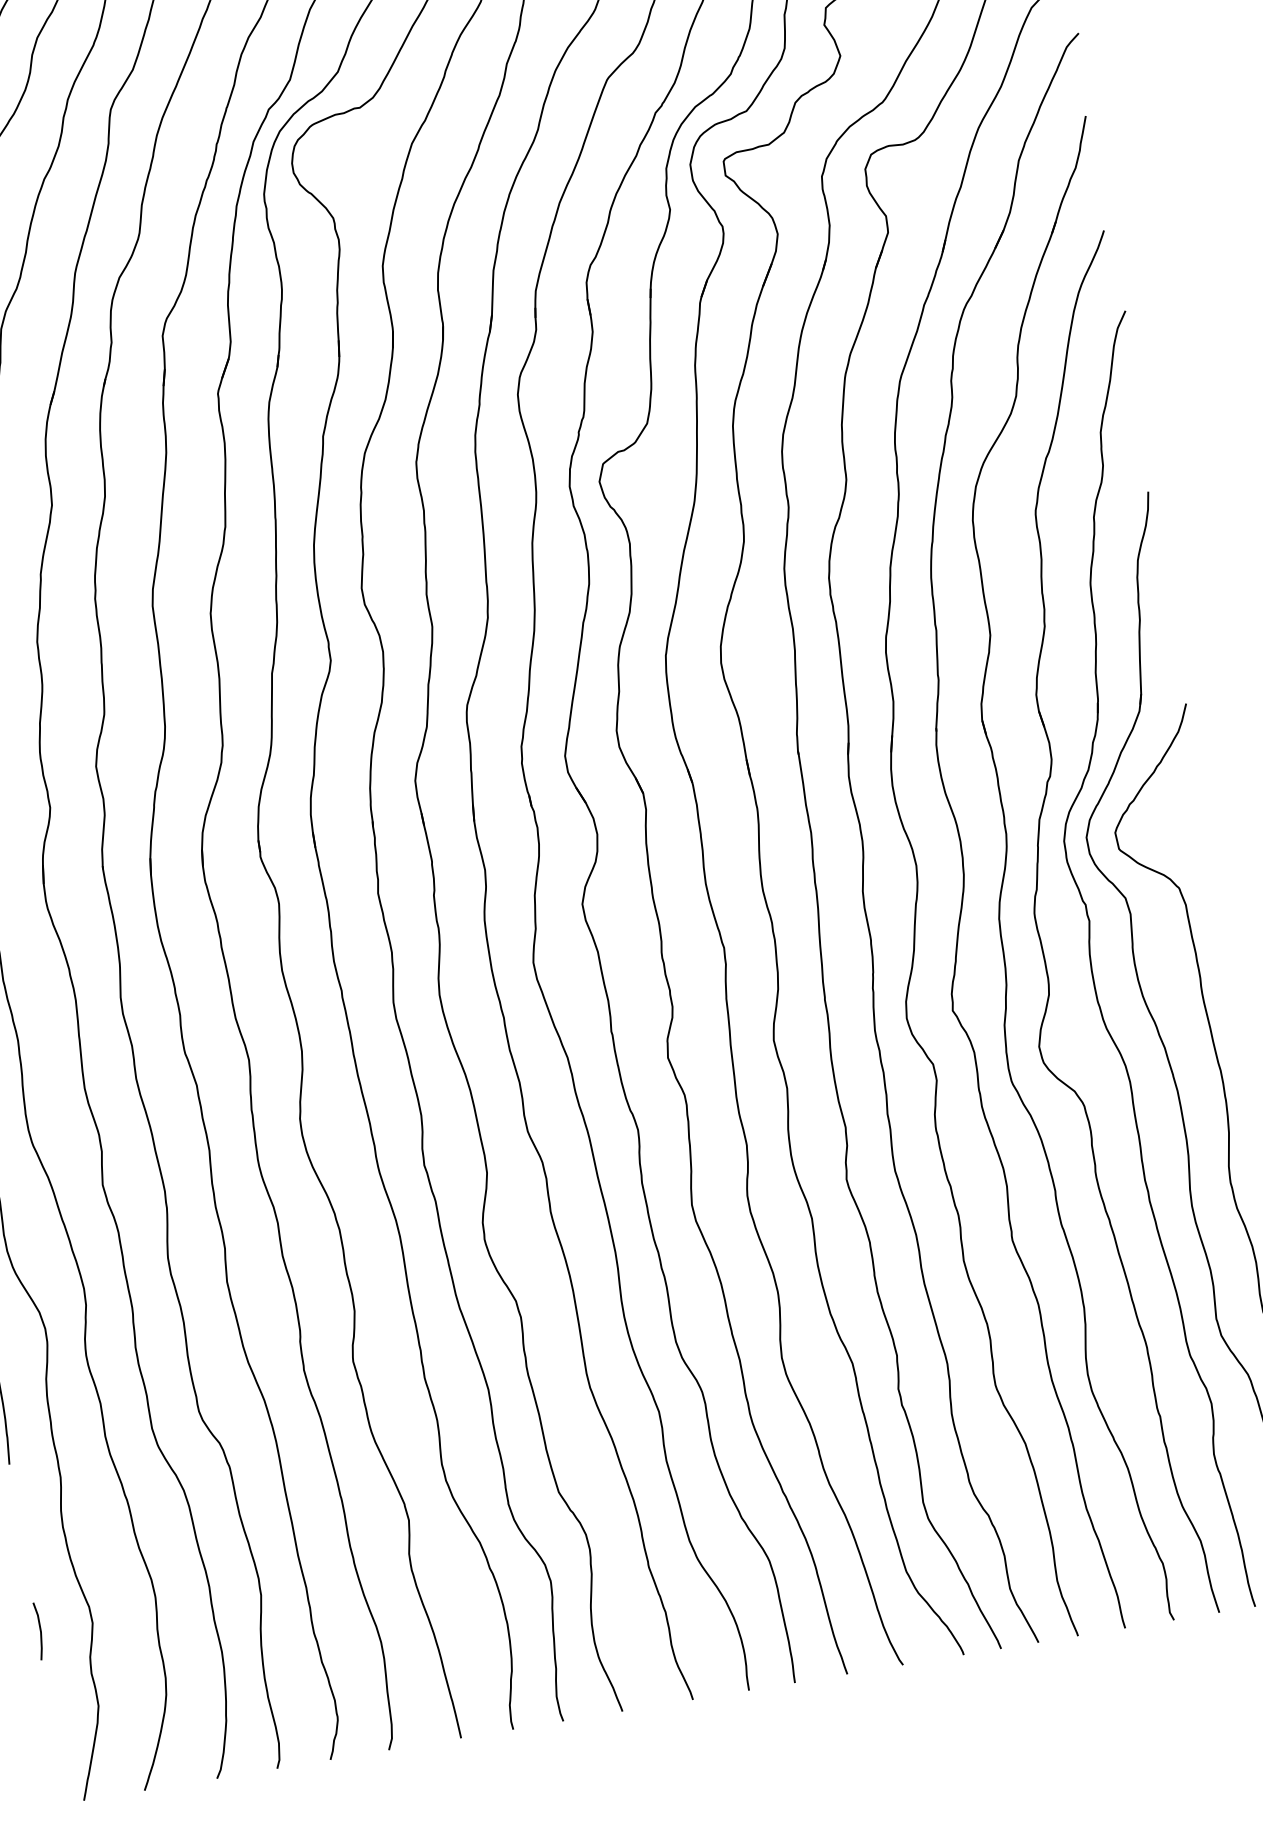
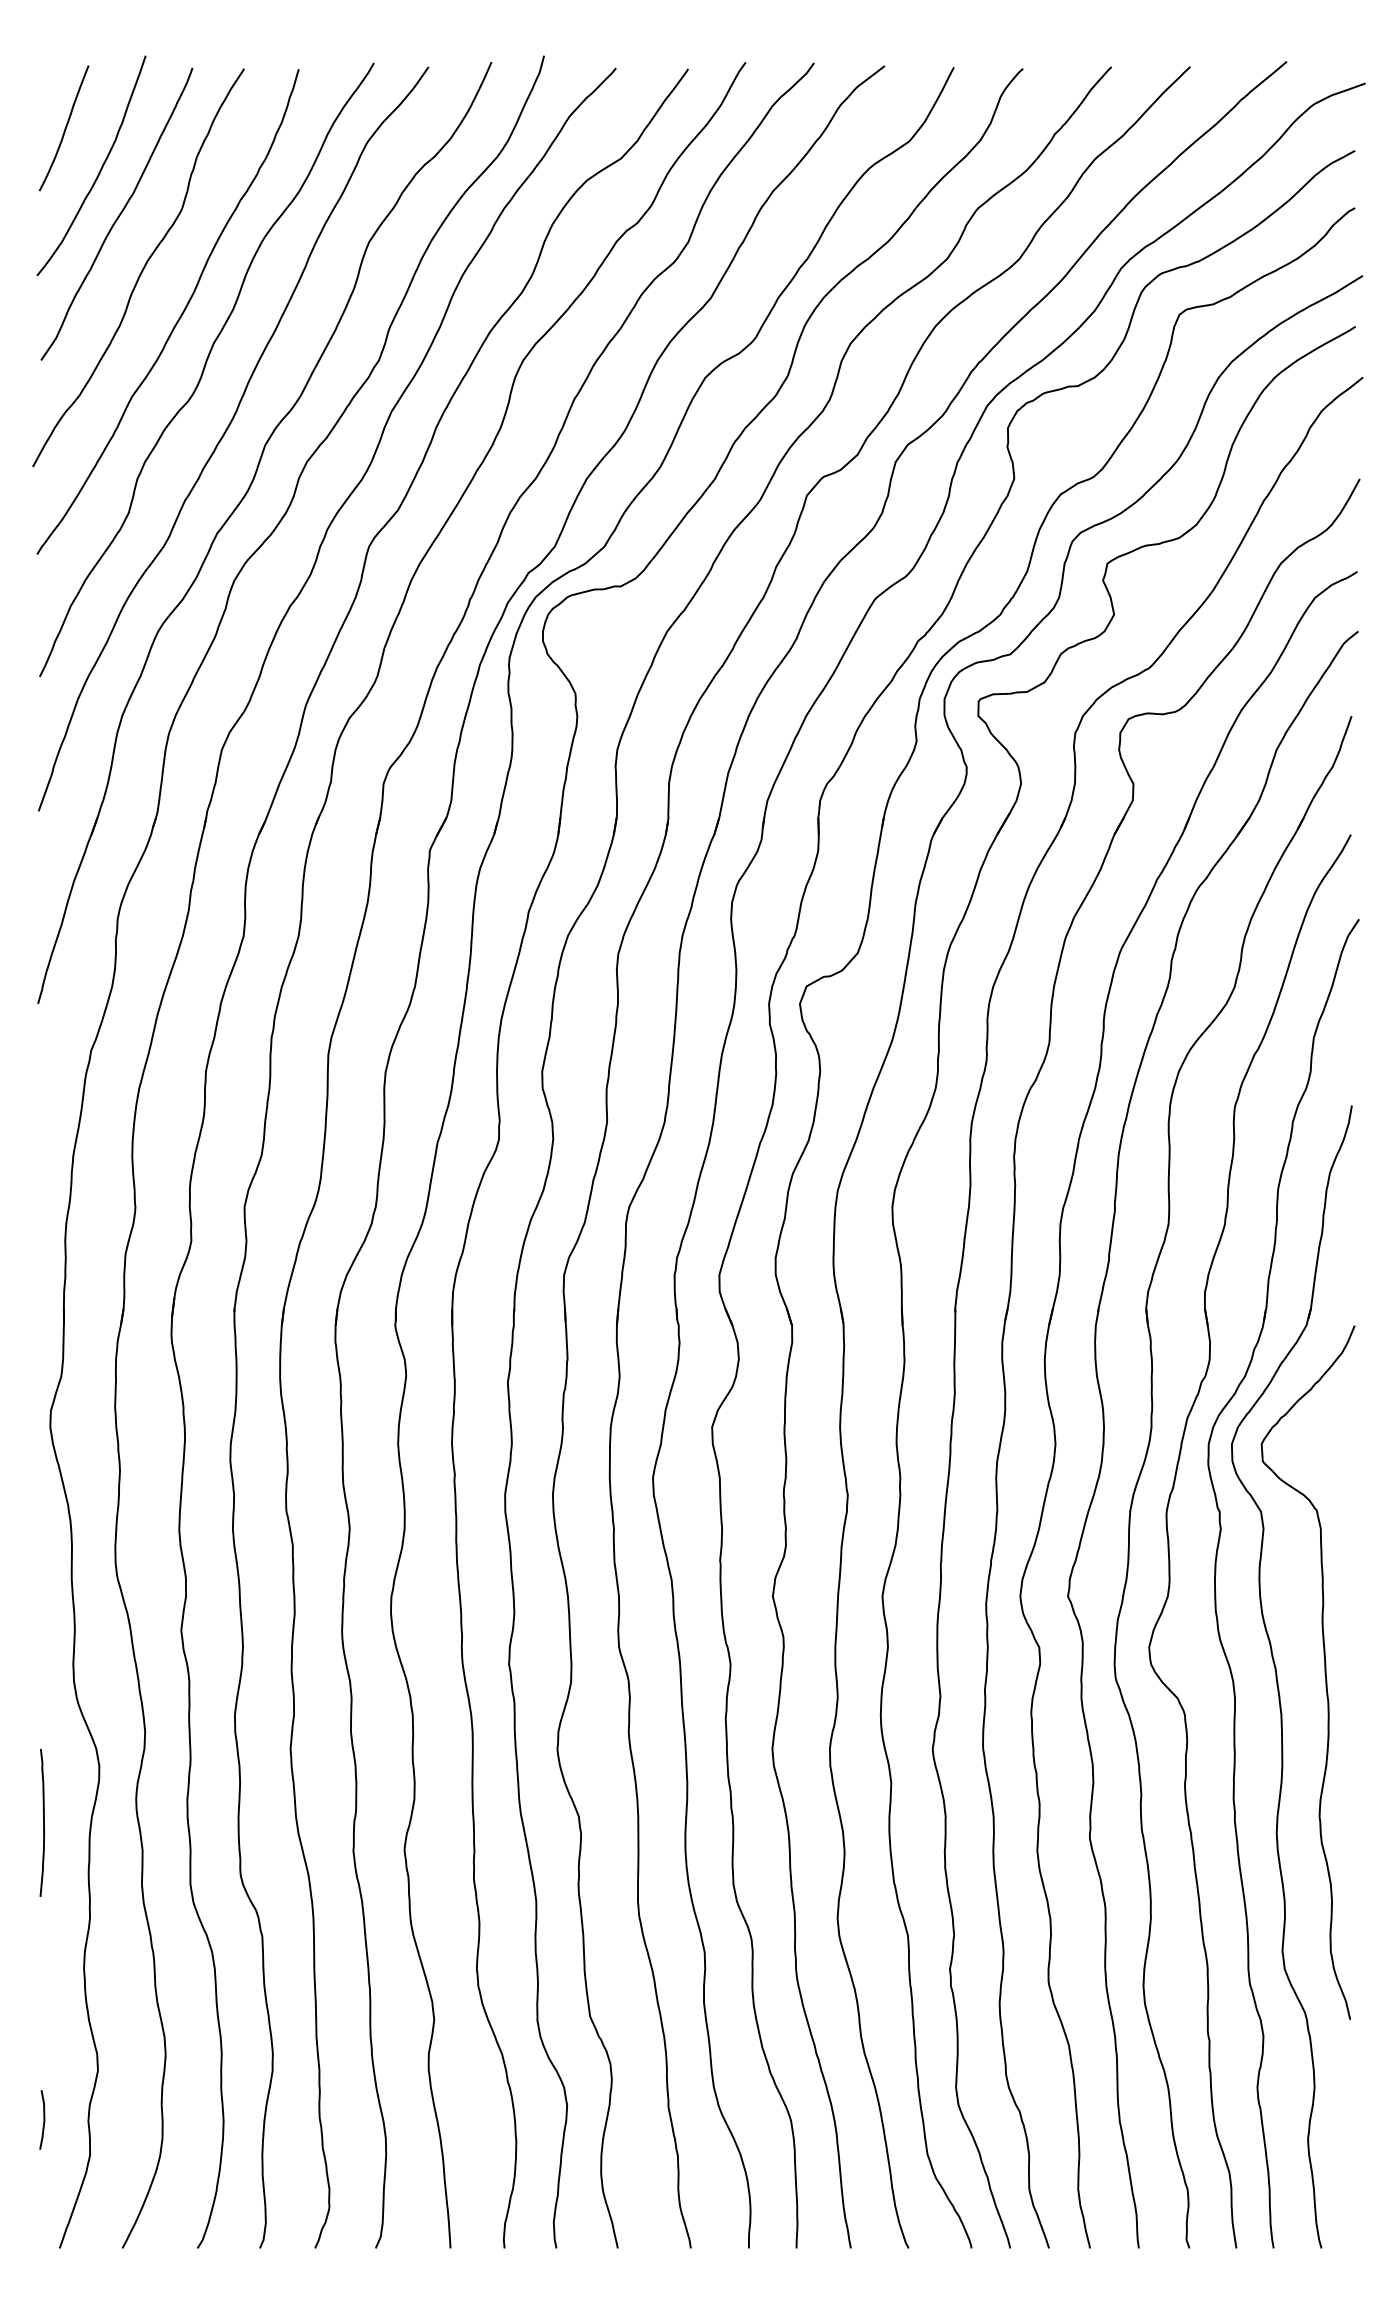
line: (39, 1630) -> (43, 2119), moved

